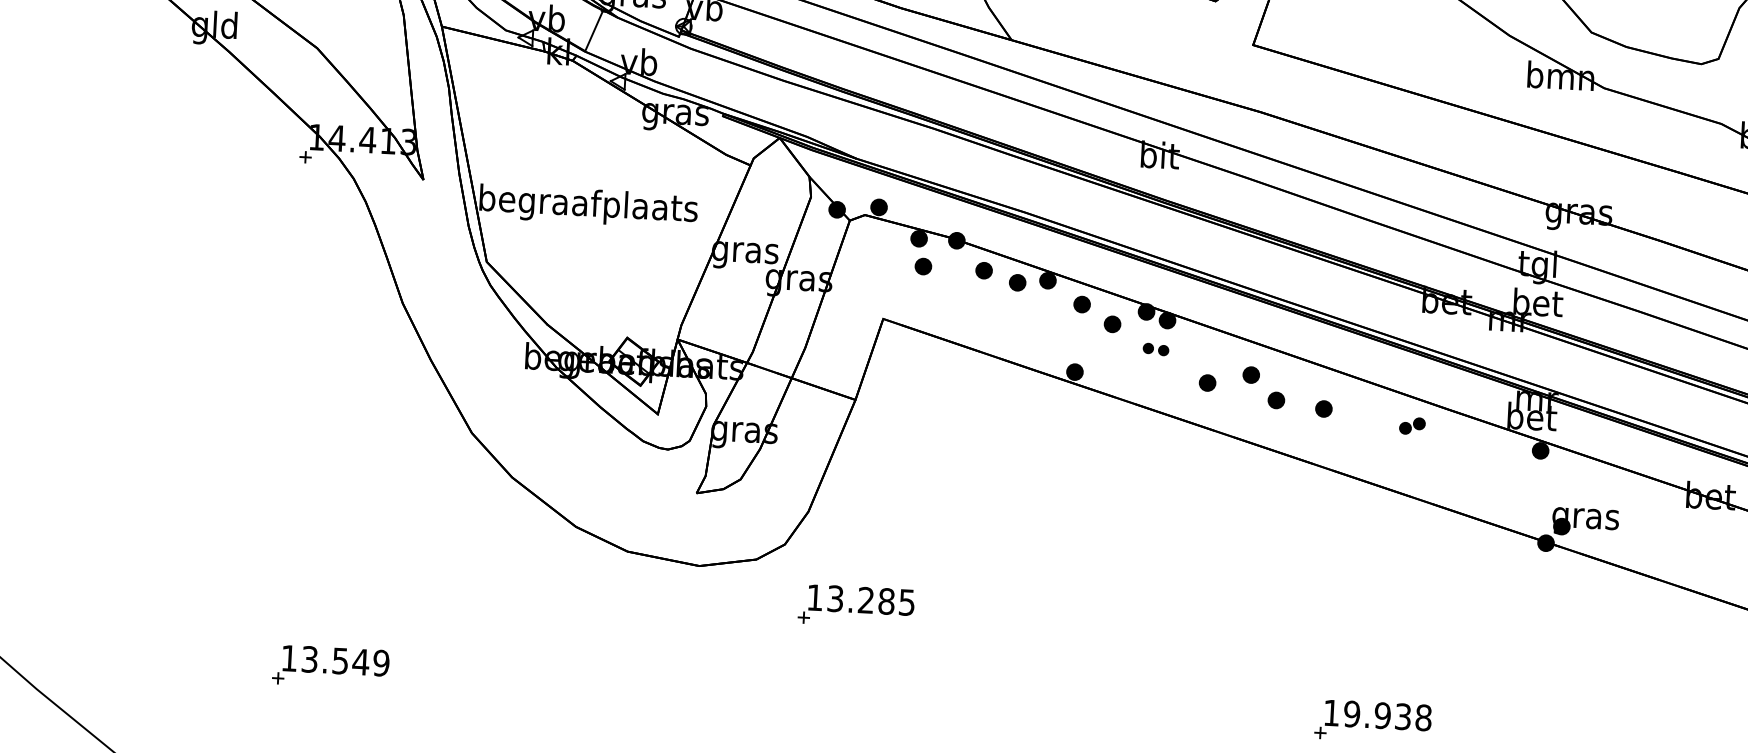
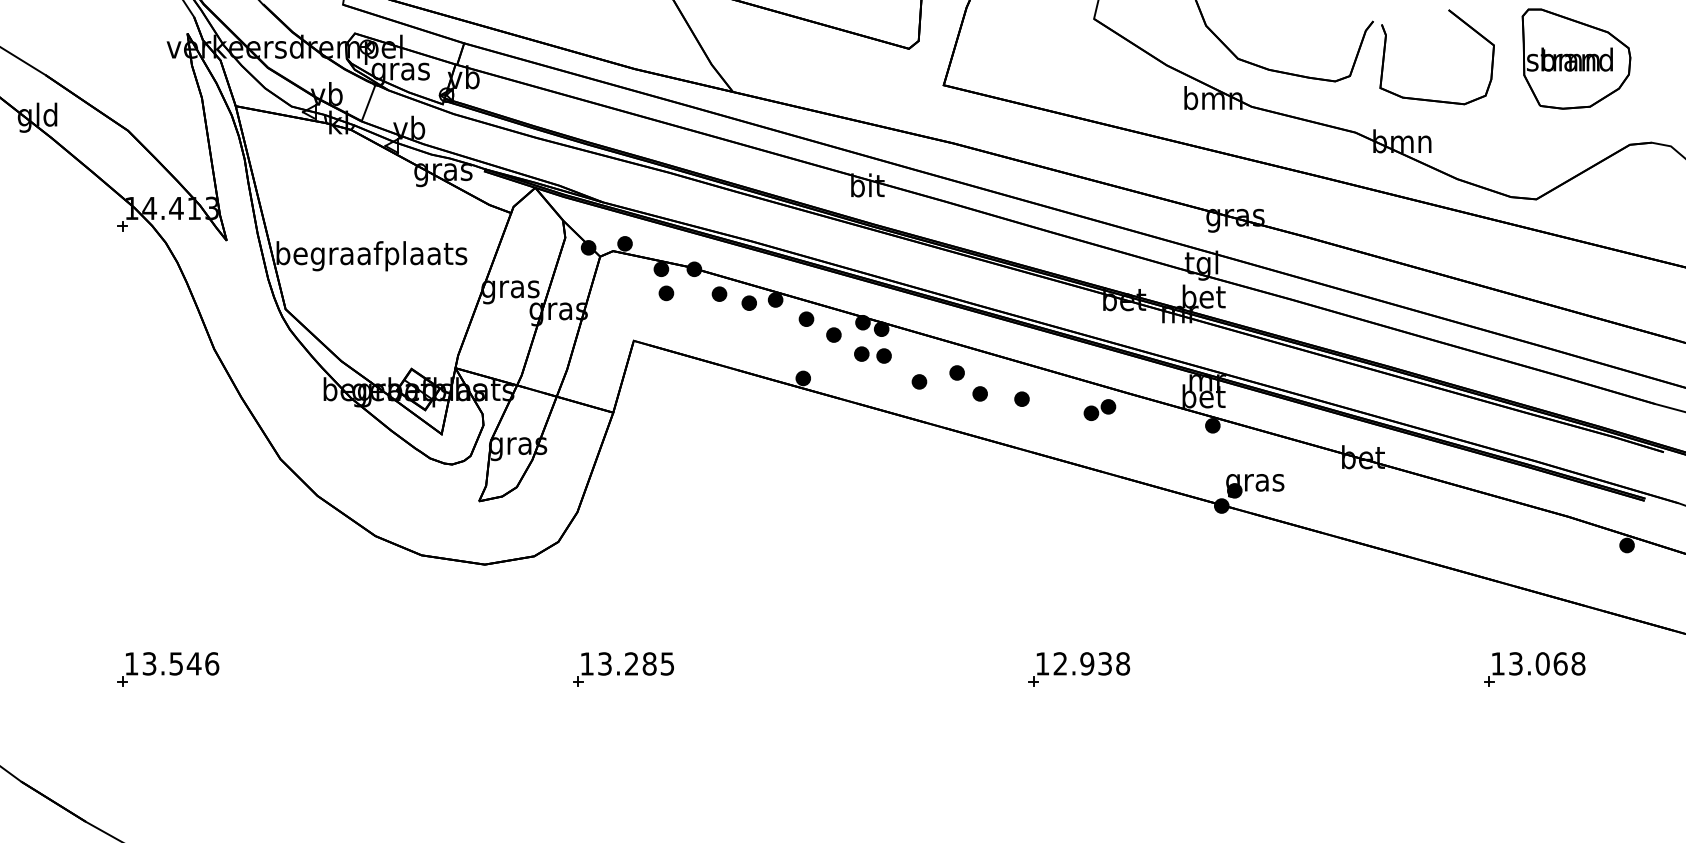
part: (1155, 348) -> (872, 354), size x1.67
part: (1411, 425) -> (1099, 409), size x1.43
part: (856, 606) -> (623, 669), moved
text: (381, 662) -> (212, 663), 13.549 -> 13.546
text: (1352, 713) -> (1060, 663), 19.938 -> 12.938

